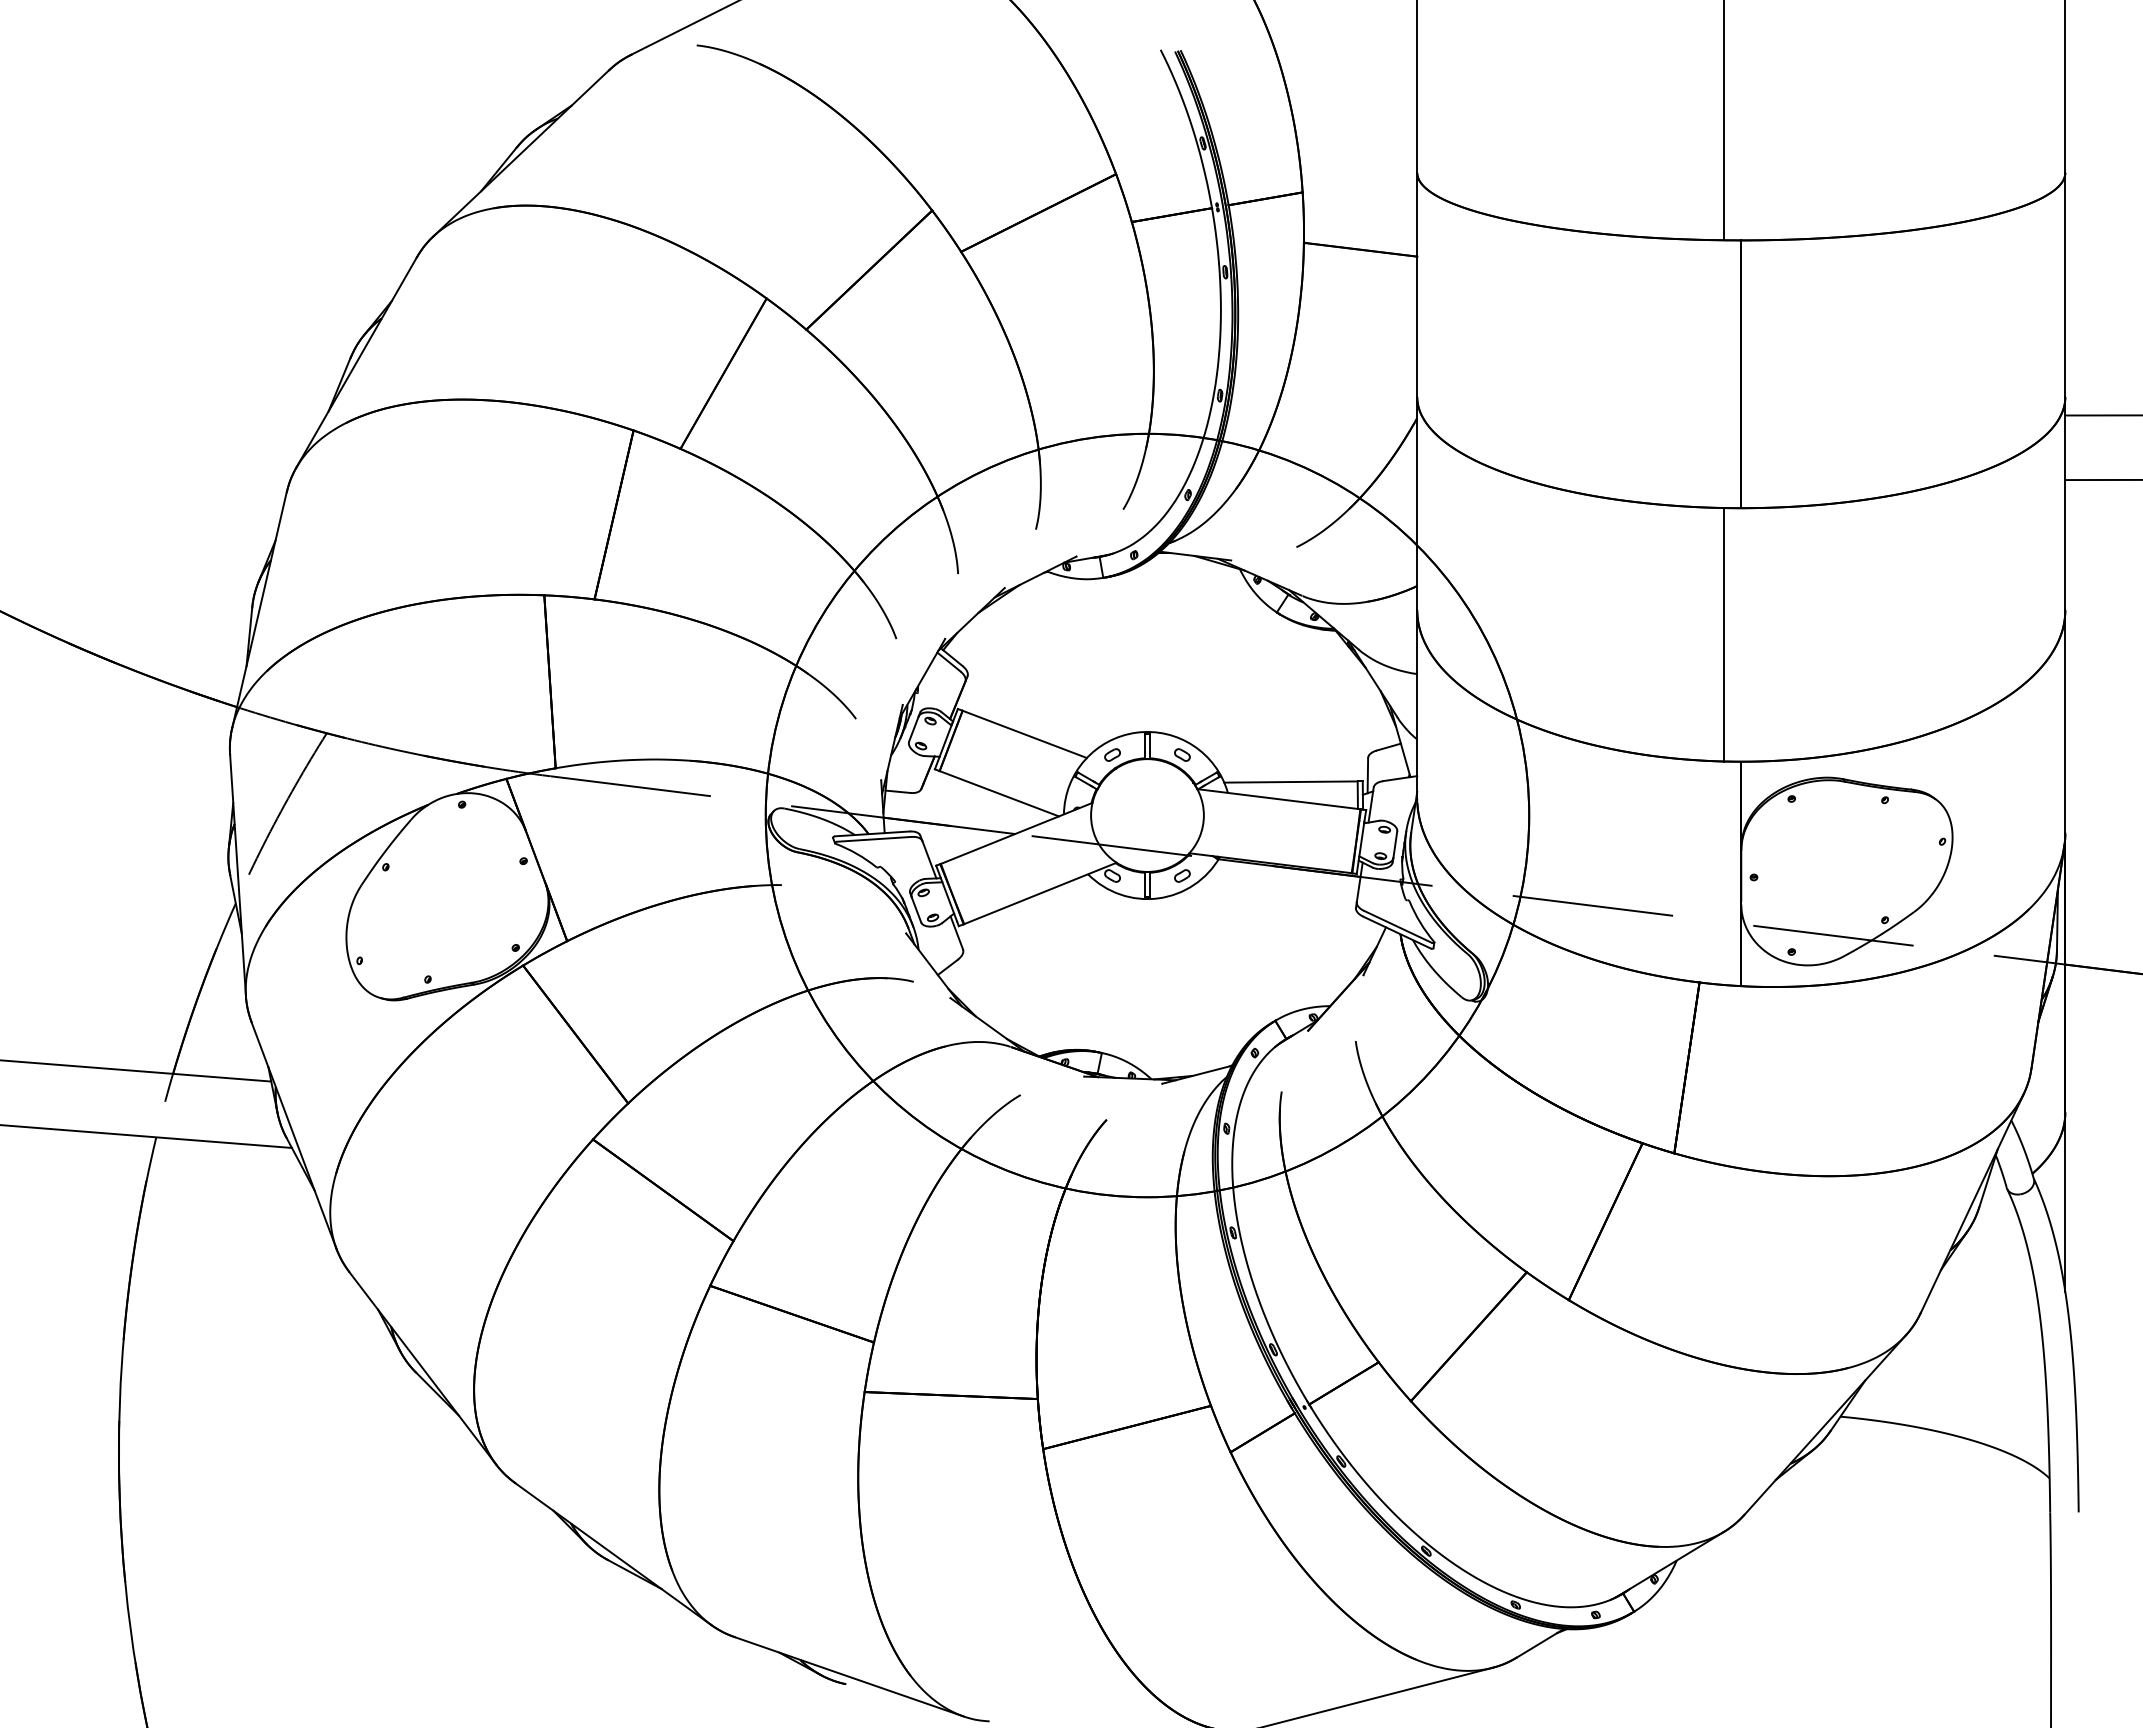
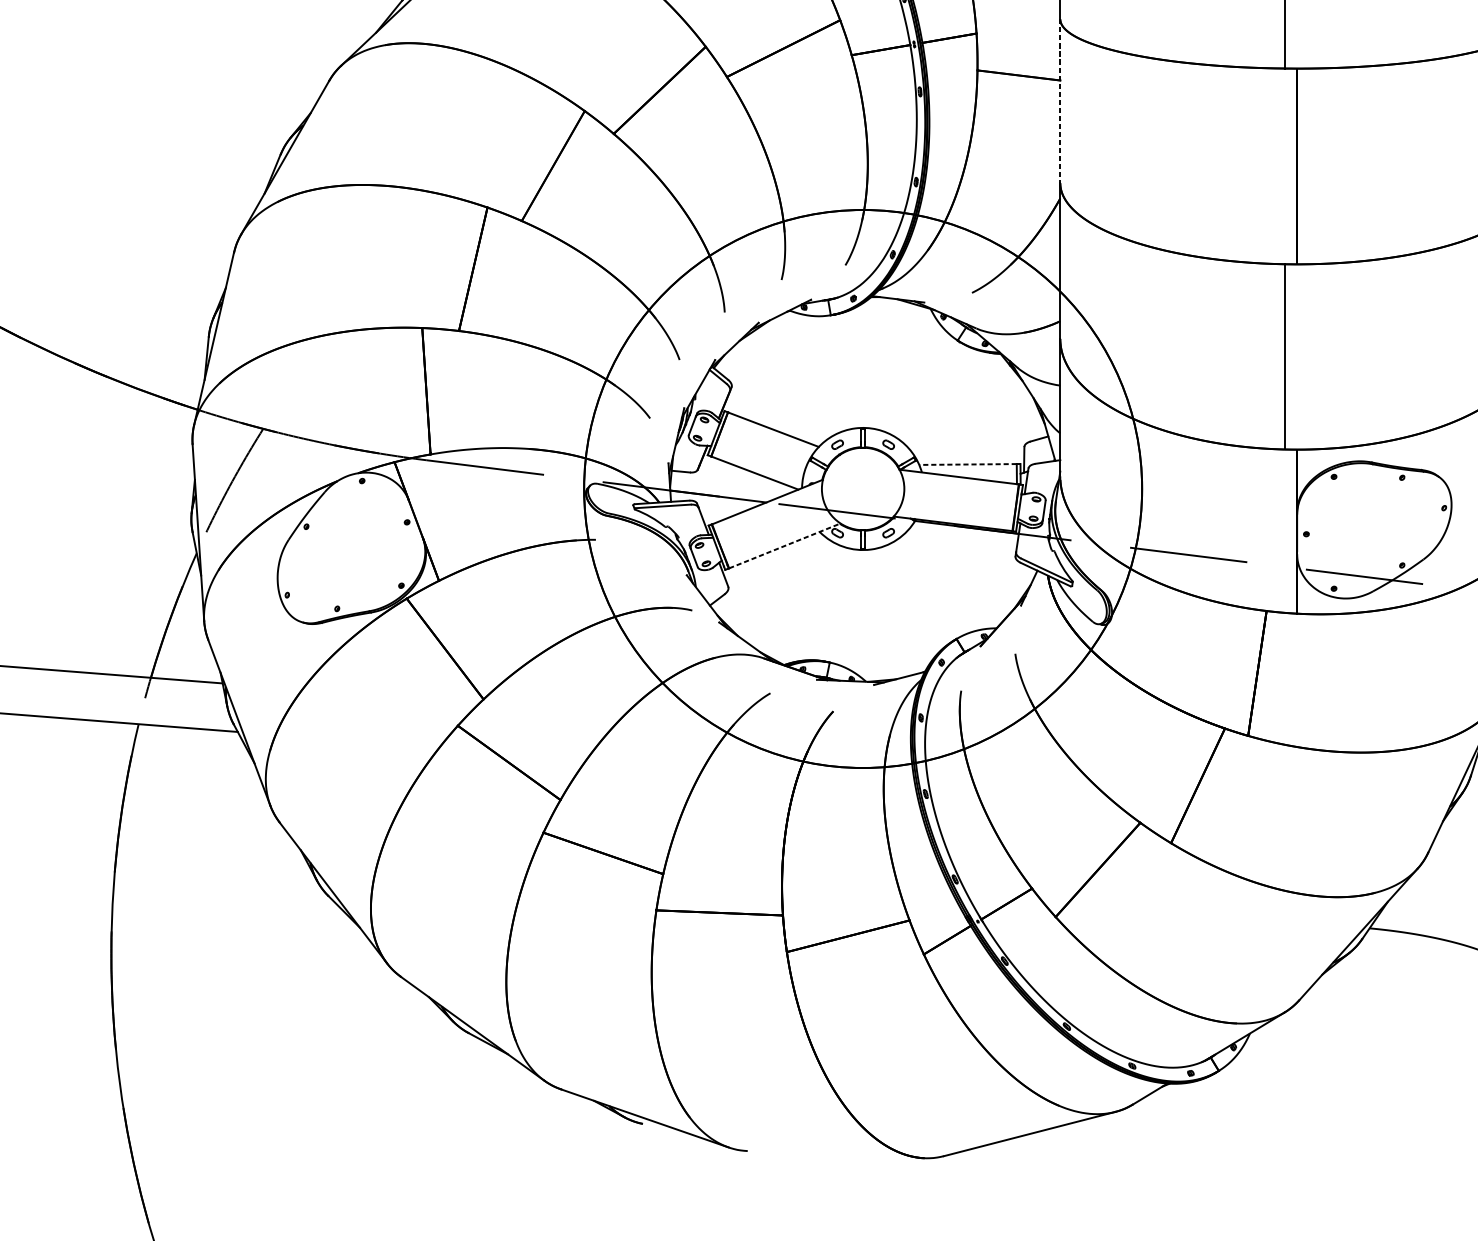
line: (1417, 285) -> (1060, 101), solid -> dashed
line: (1290, 782) -> (967, 464), solid -> dashed
line: (1040, 893) -> (784, 545), solid -> dashed

